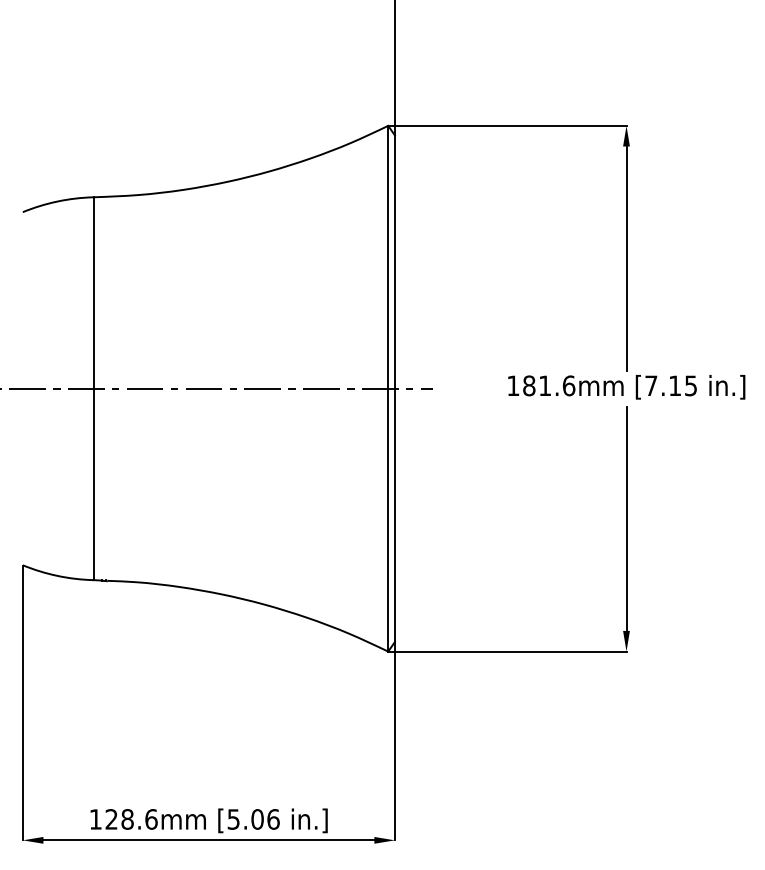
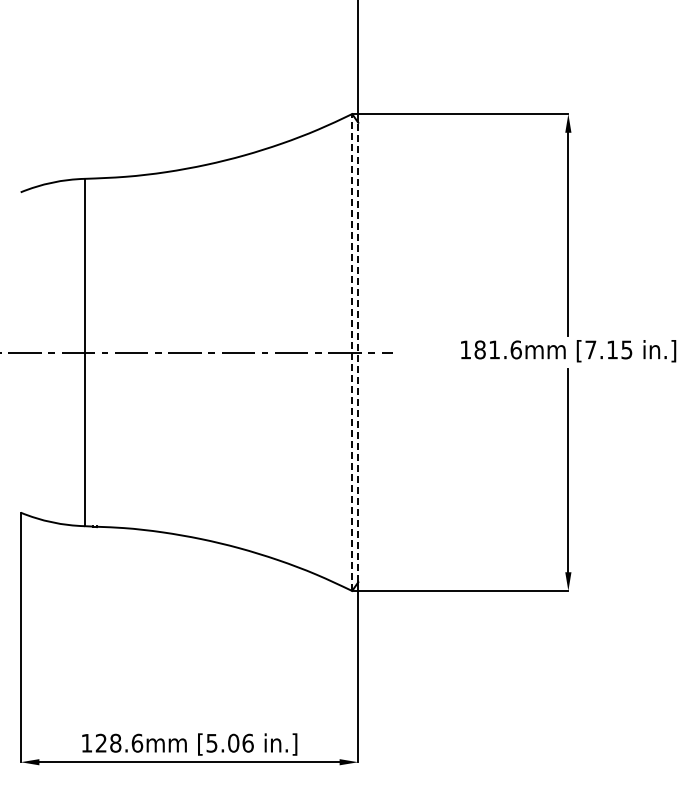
line: (388, 388) -> (352, 352), solid -> dashed
line: (395, 388) -> (358, 352), solid -> dashed

